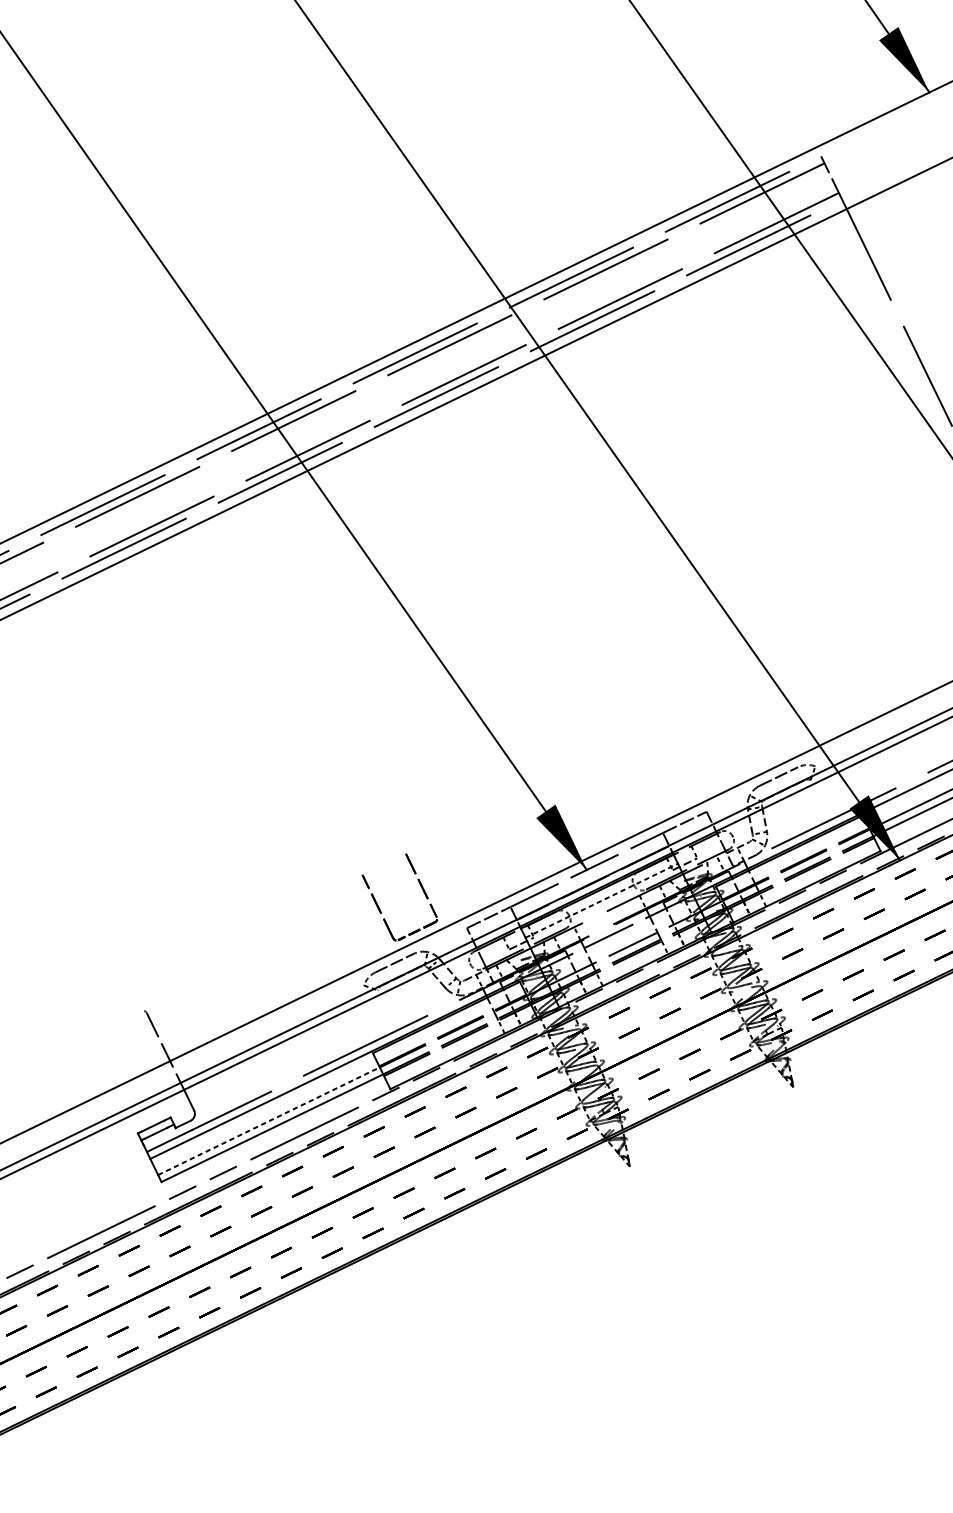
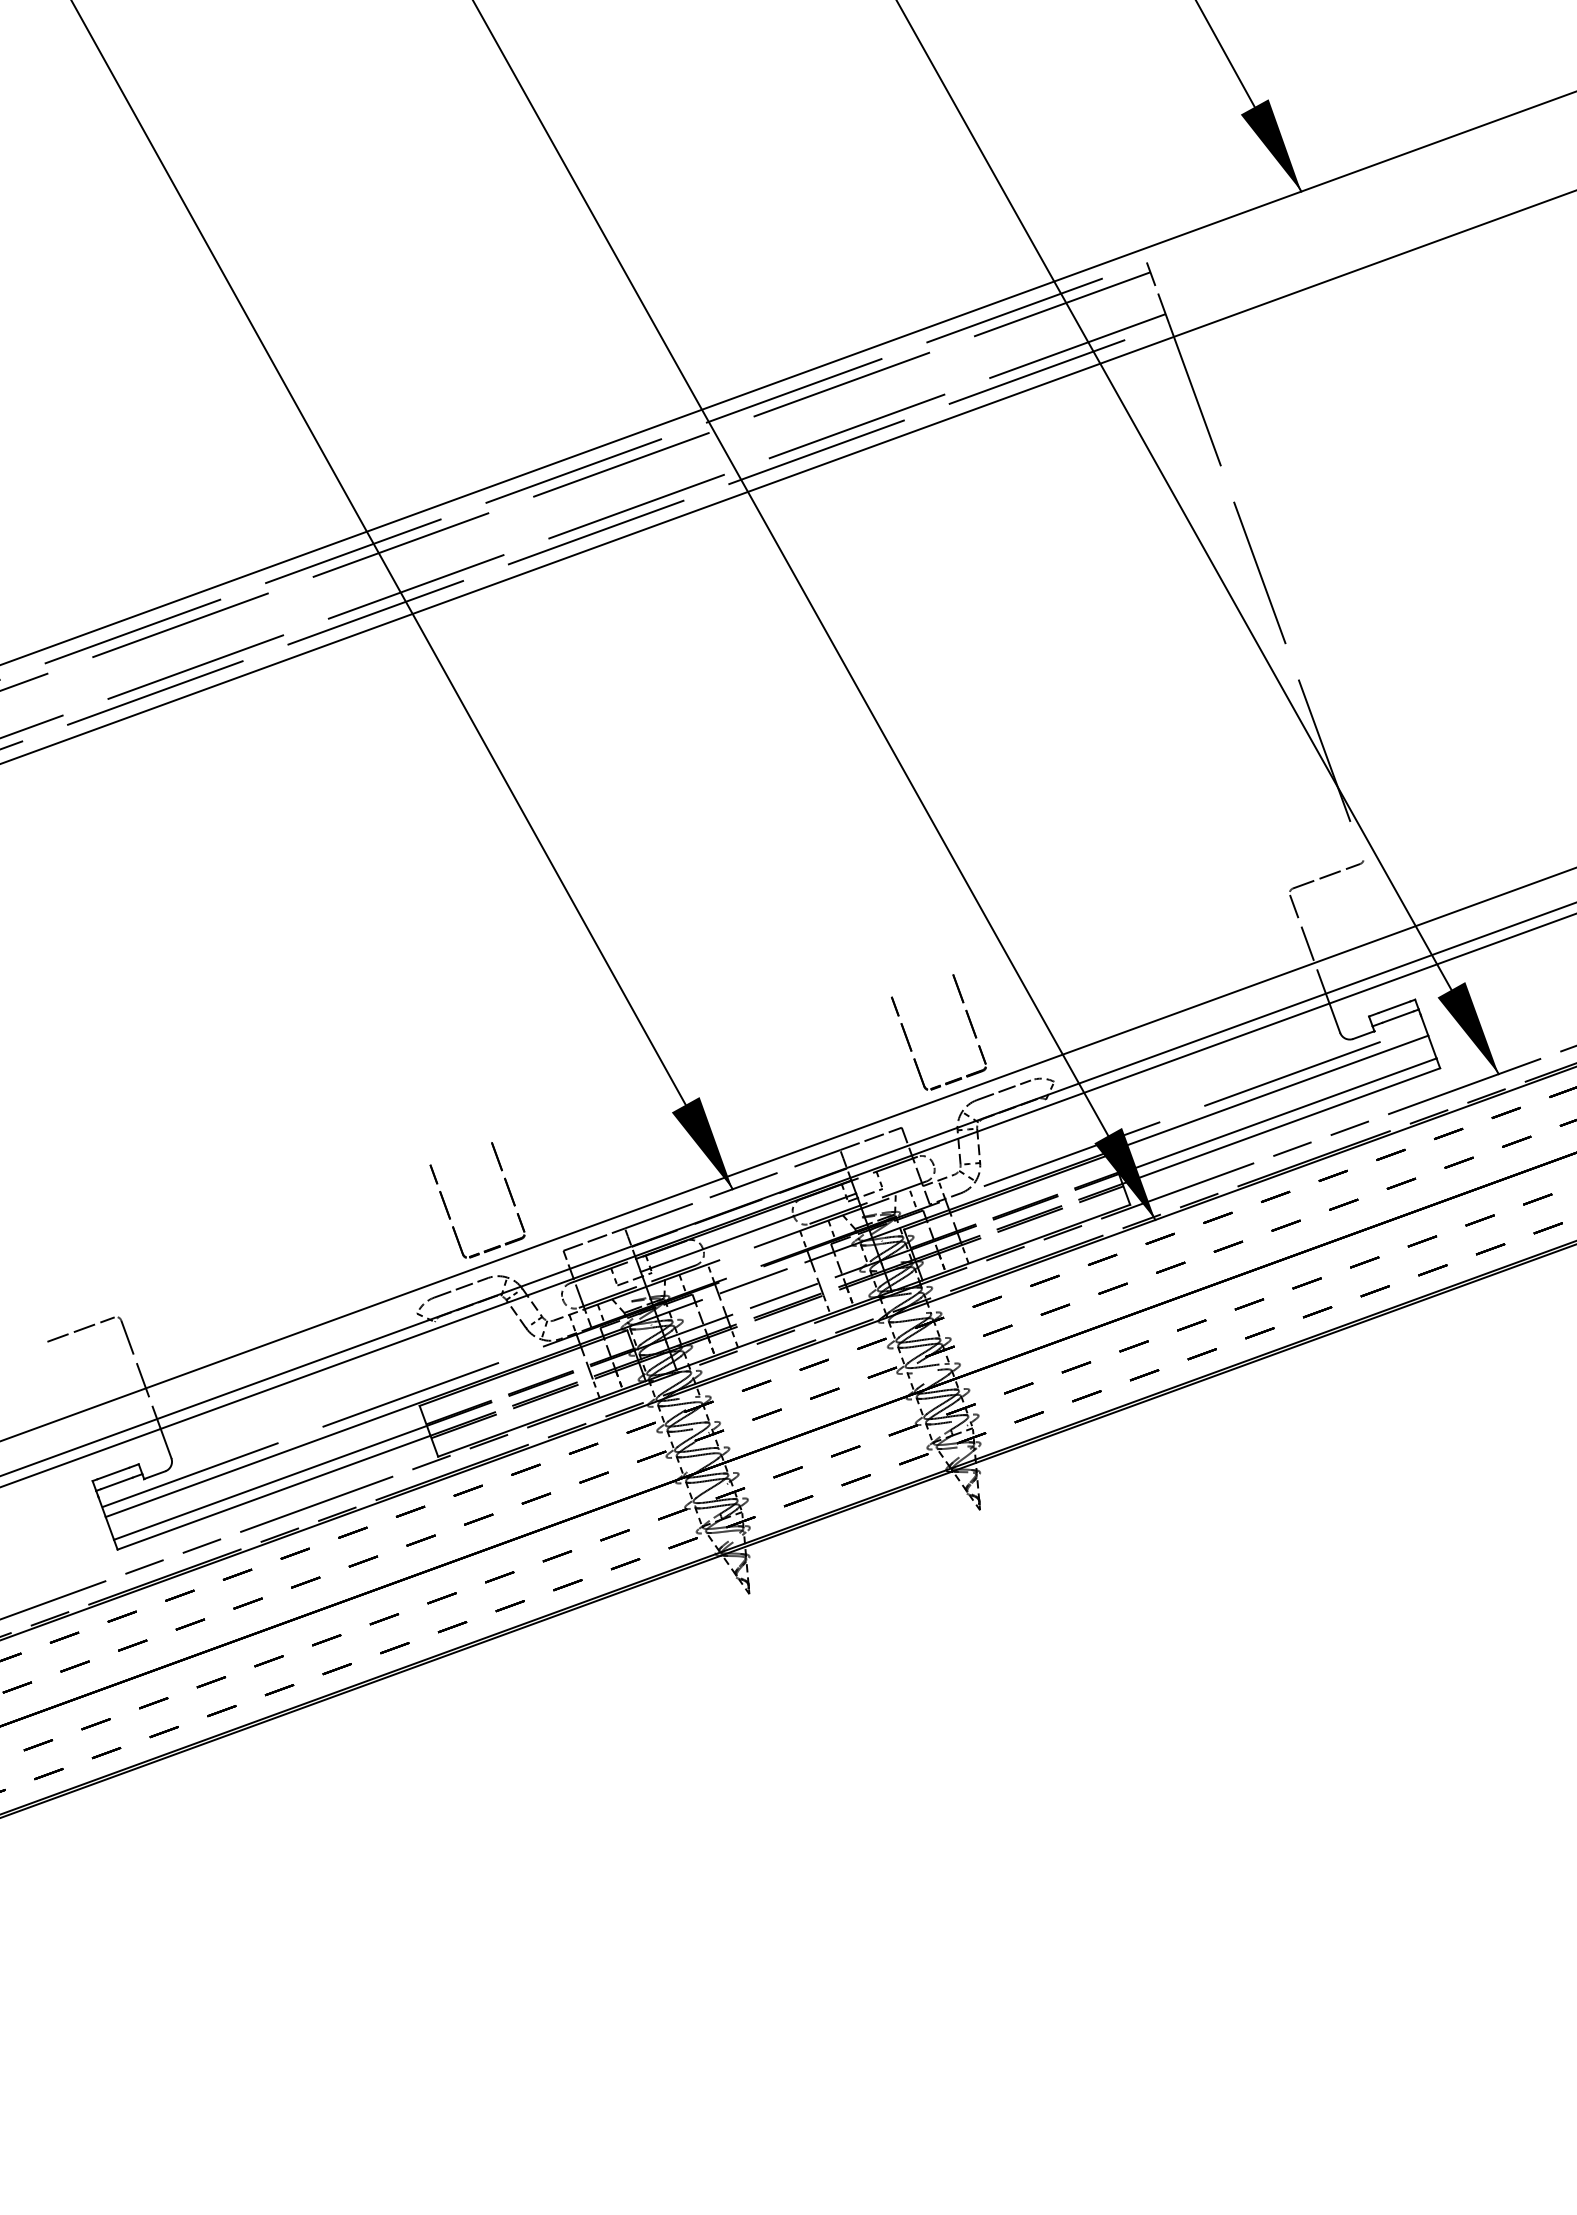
part: (706, 749) -> (910, 1044), added
line: (601, 900) -> (748, 1232), dashed -> solid
line: (117, 1022) -> (80, 1329), added
line: (268, 1120) -> (270, 1482), dashed -> solid

